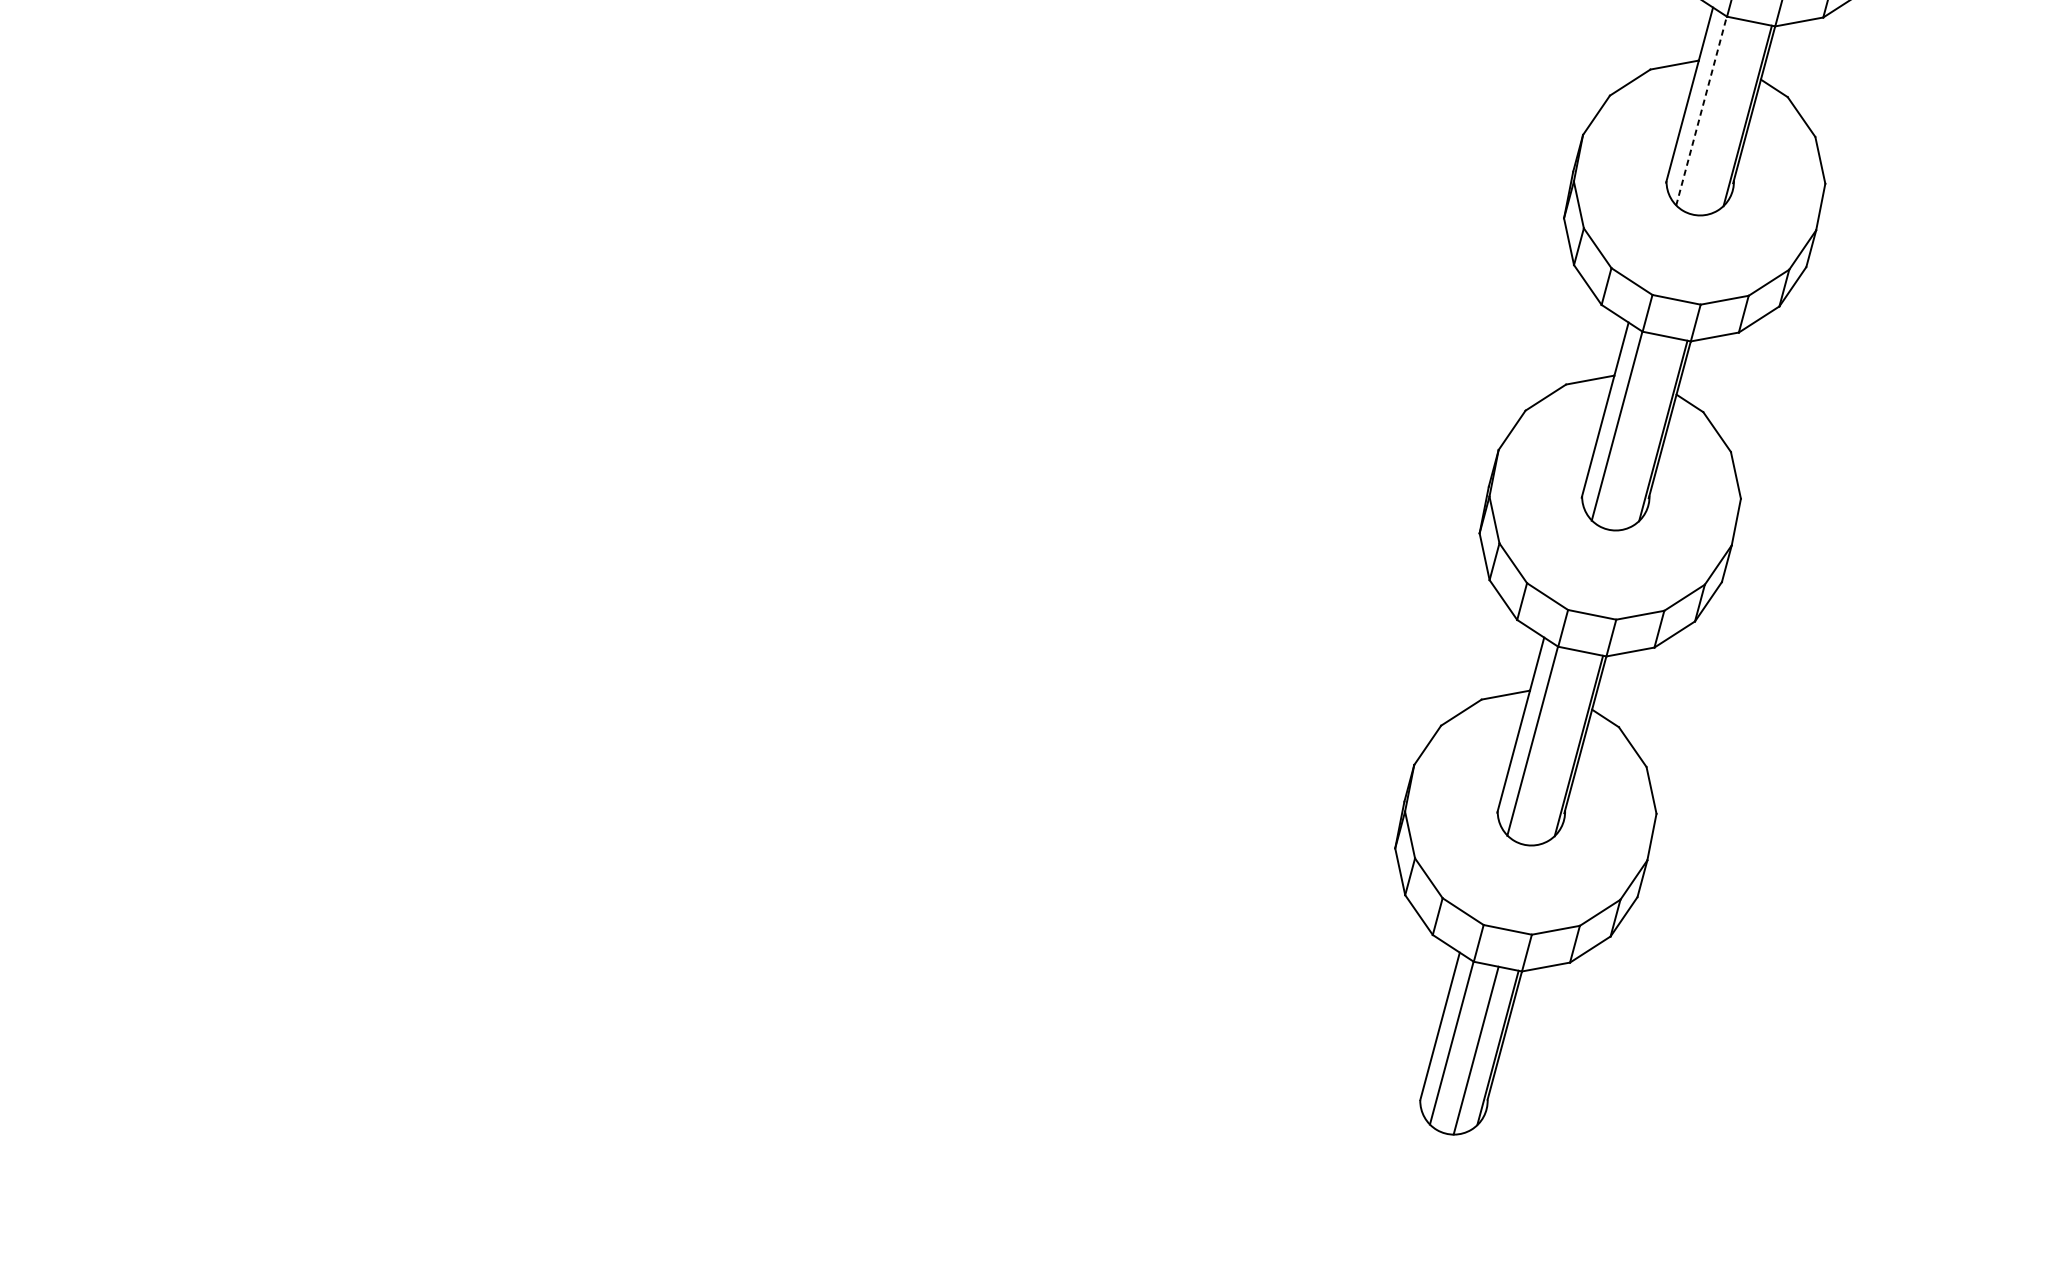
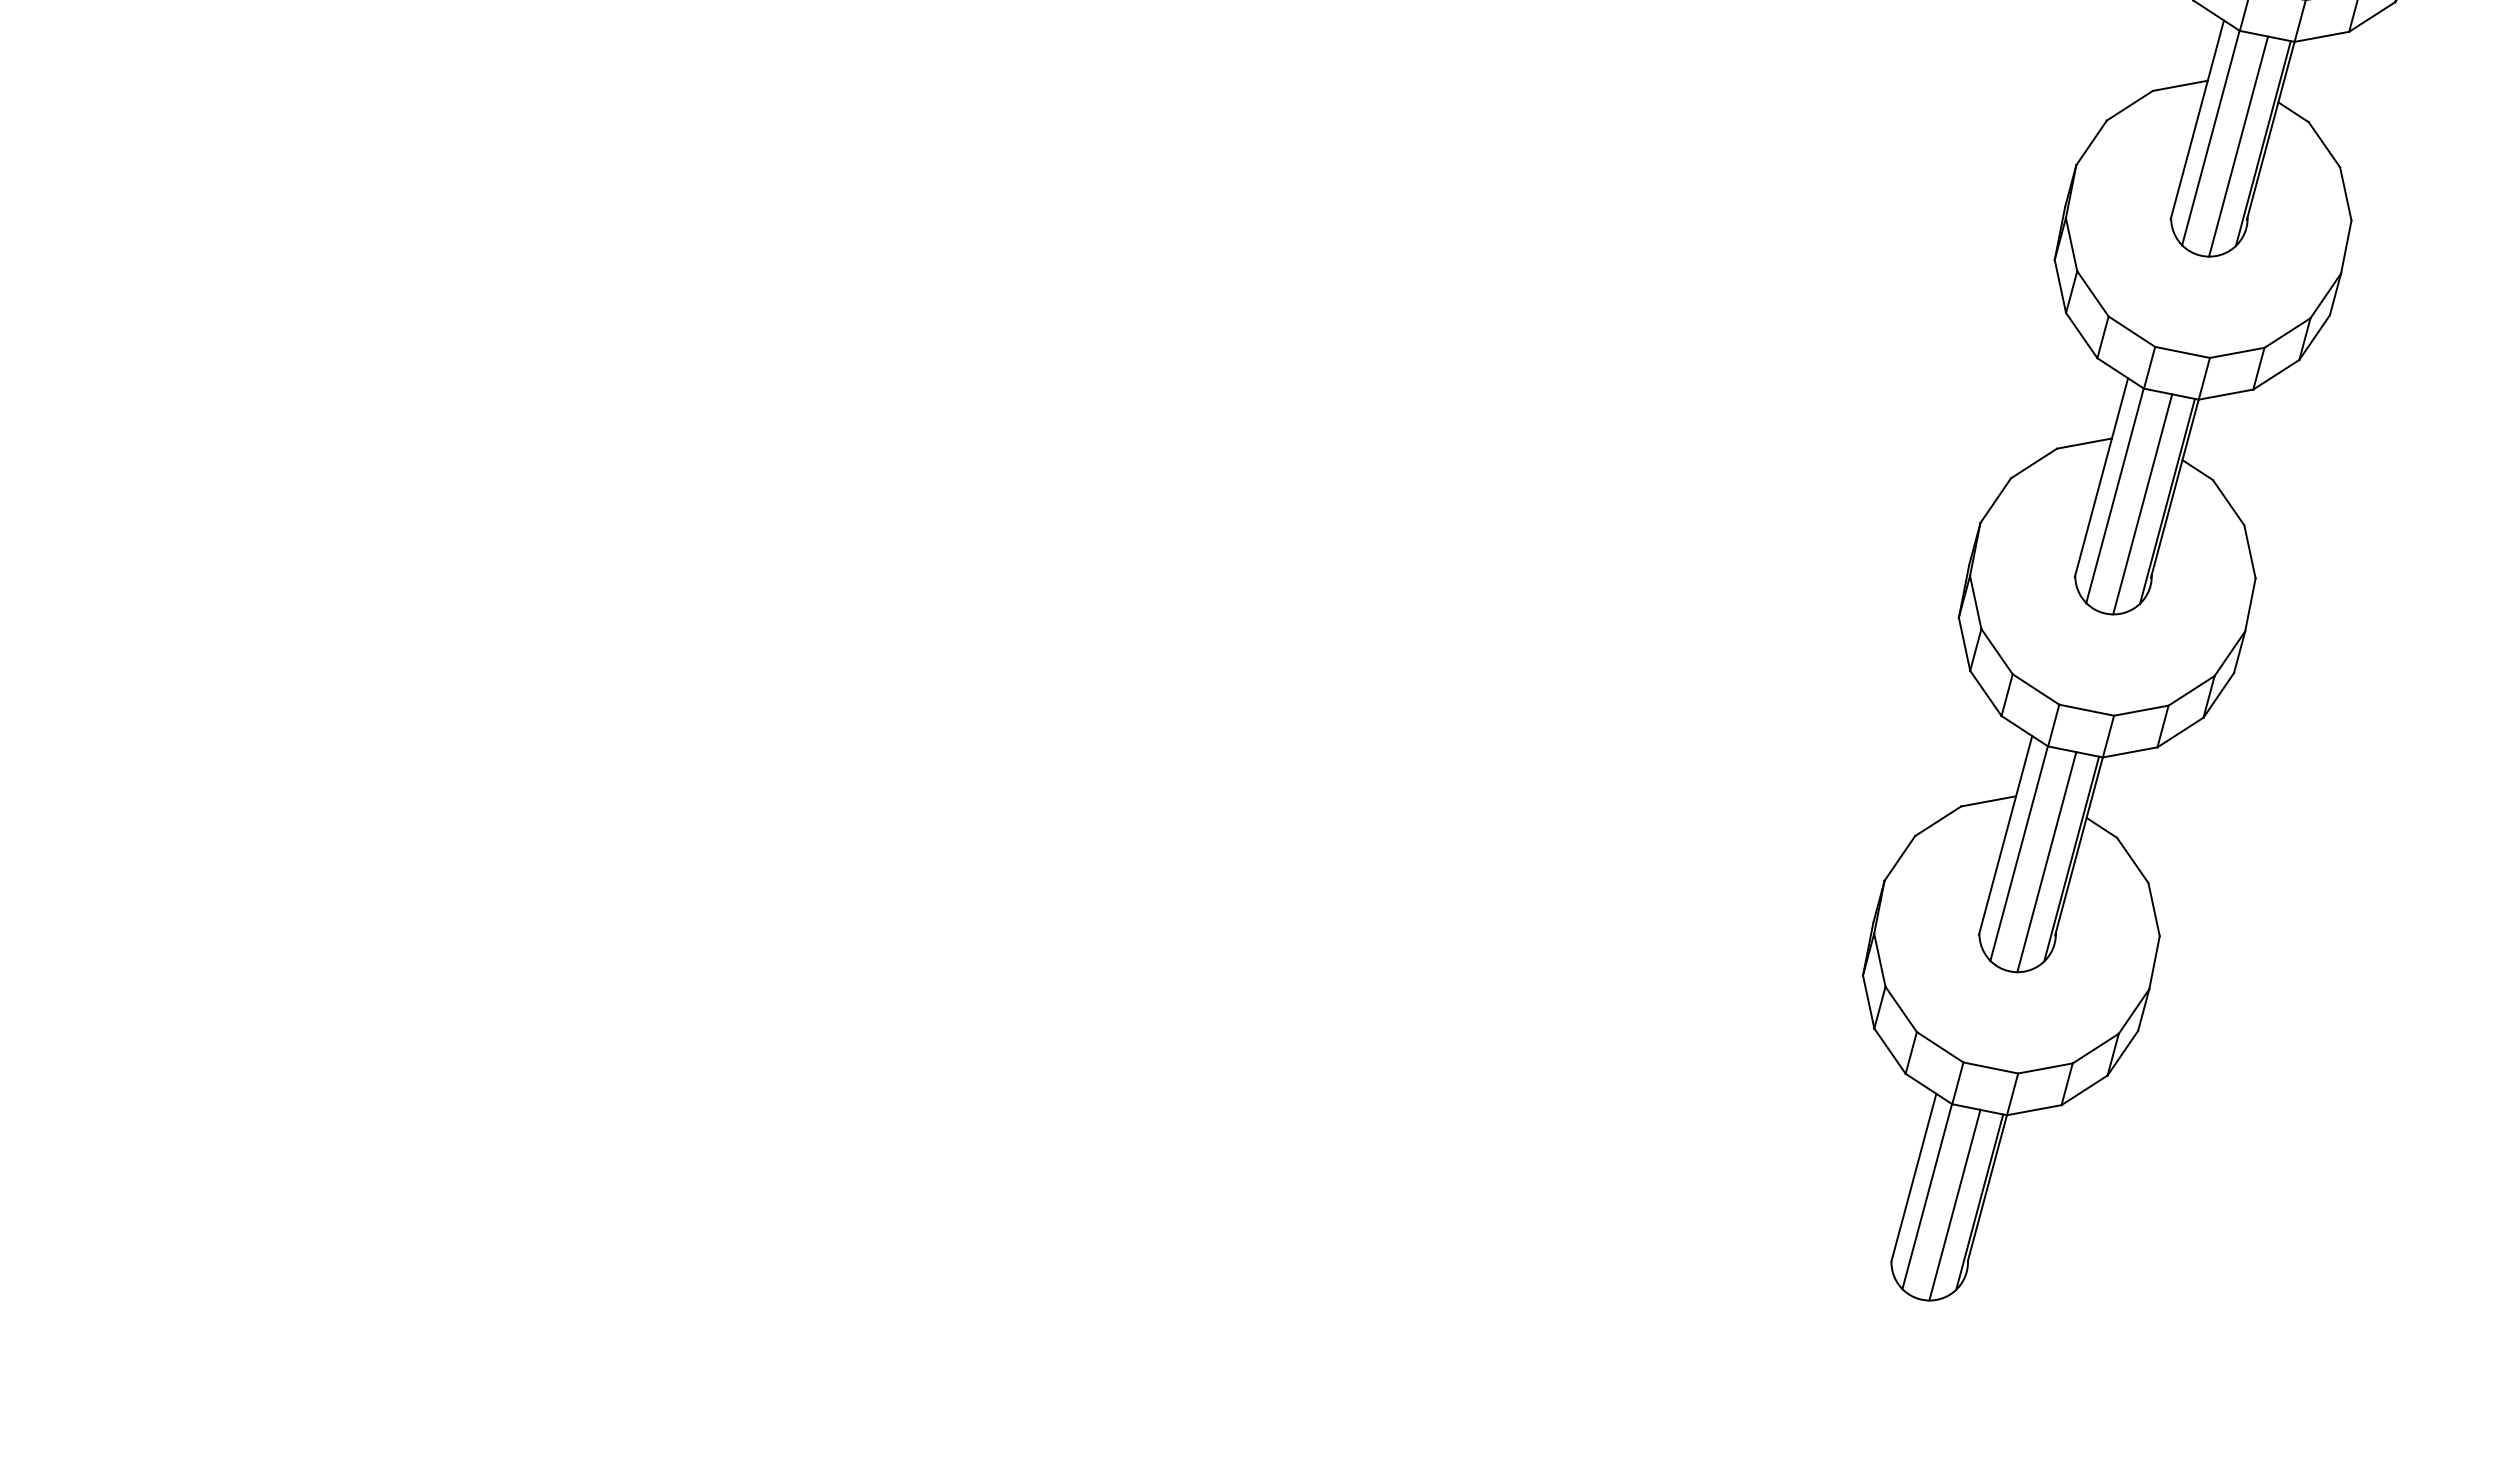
line: (1701, 110) -> (2210, 137), dashed -> solid
line: (1725, 118) -> (2238, 146), added
line: (1641, 433) -> (2142, 504), added
line: (1556, 748) -> (2046, 862), added

